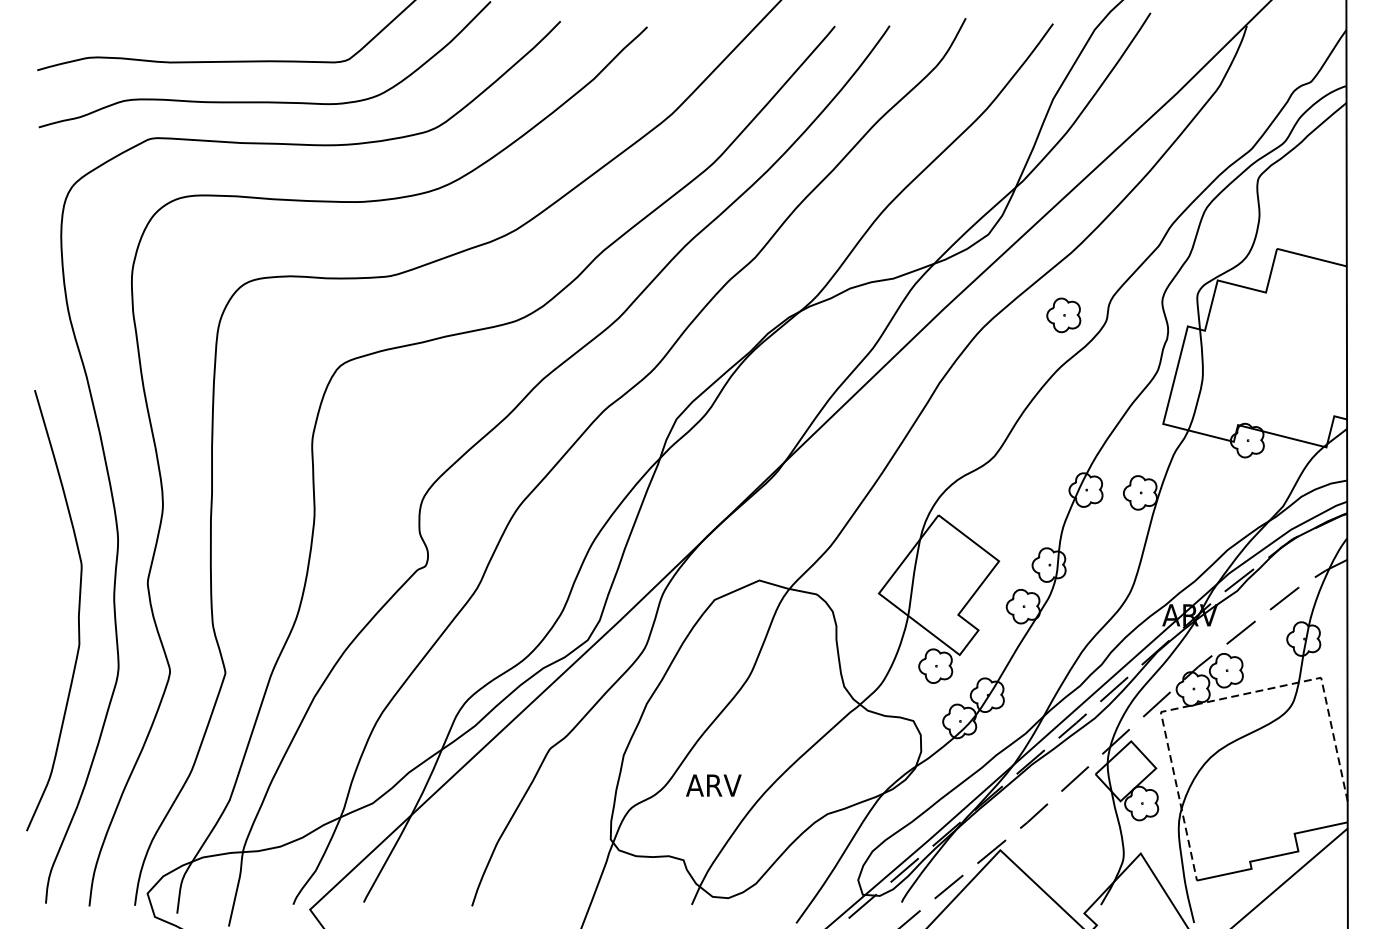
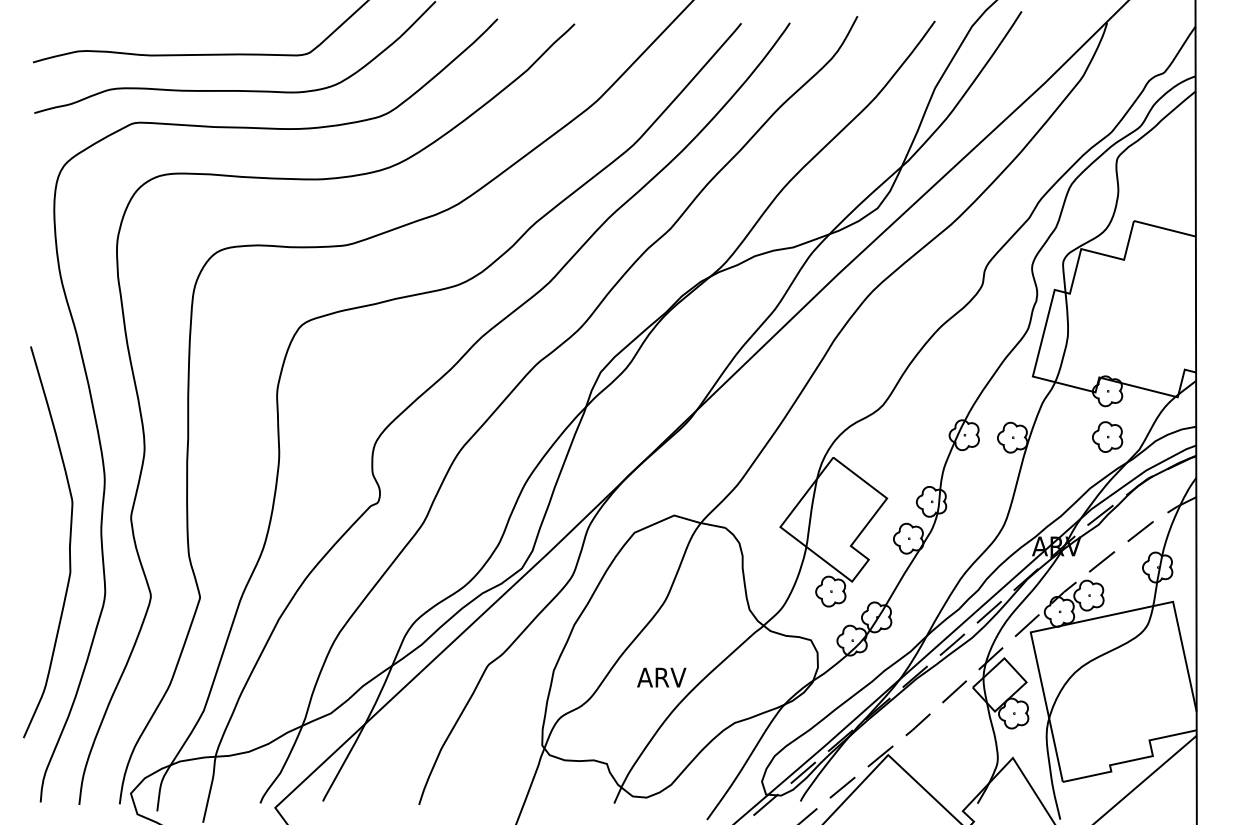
part: (1063, 314) -> (1107, 436), moved
line: (1218, 699) -> (1081, 621), dashed -> solid
text: (713, 785) -> (661, 677), moved

